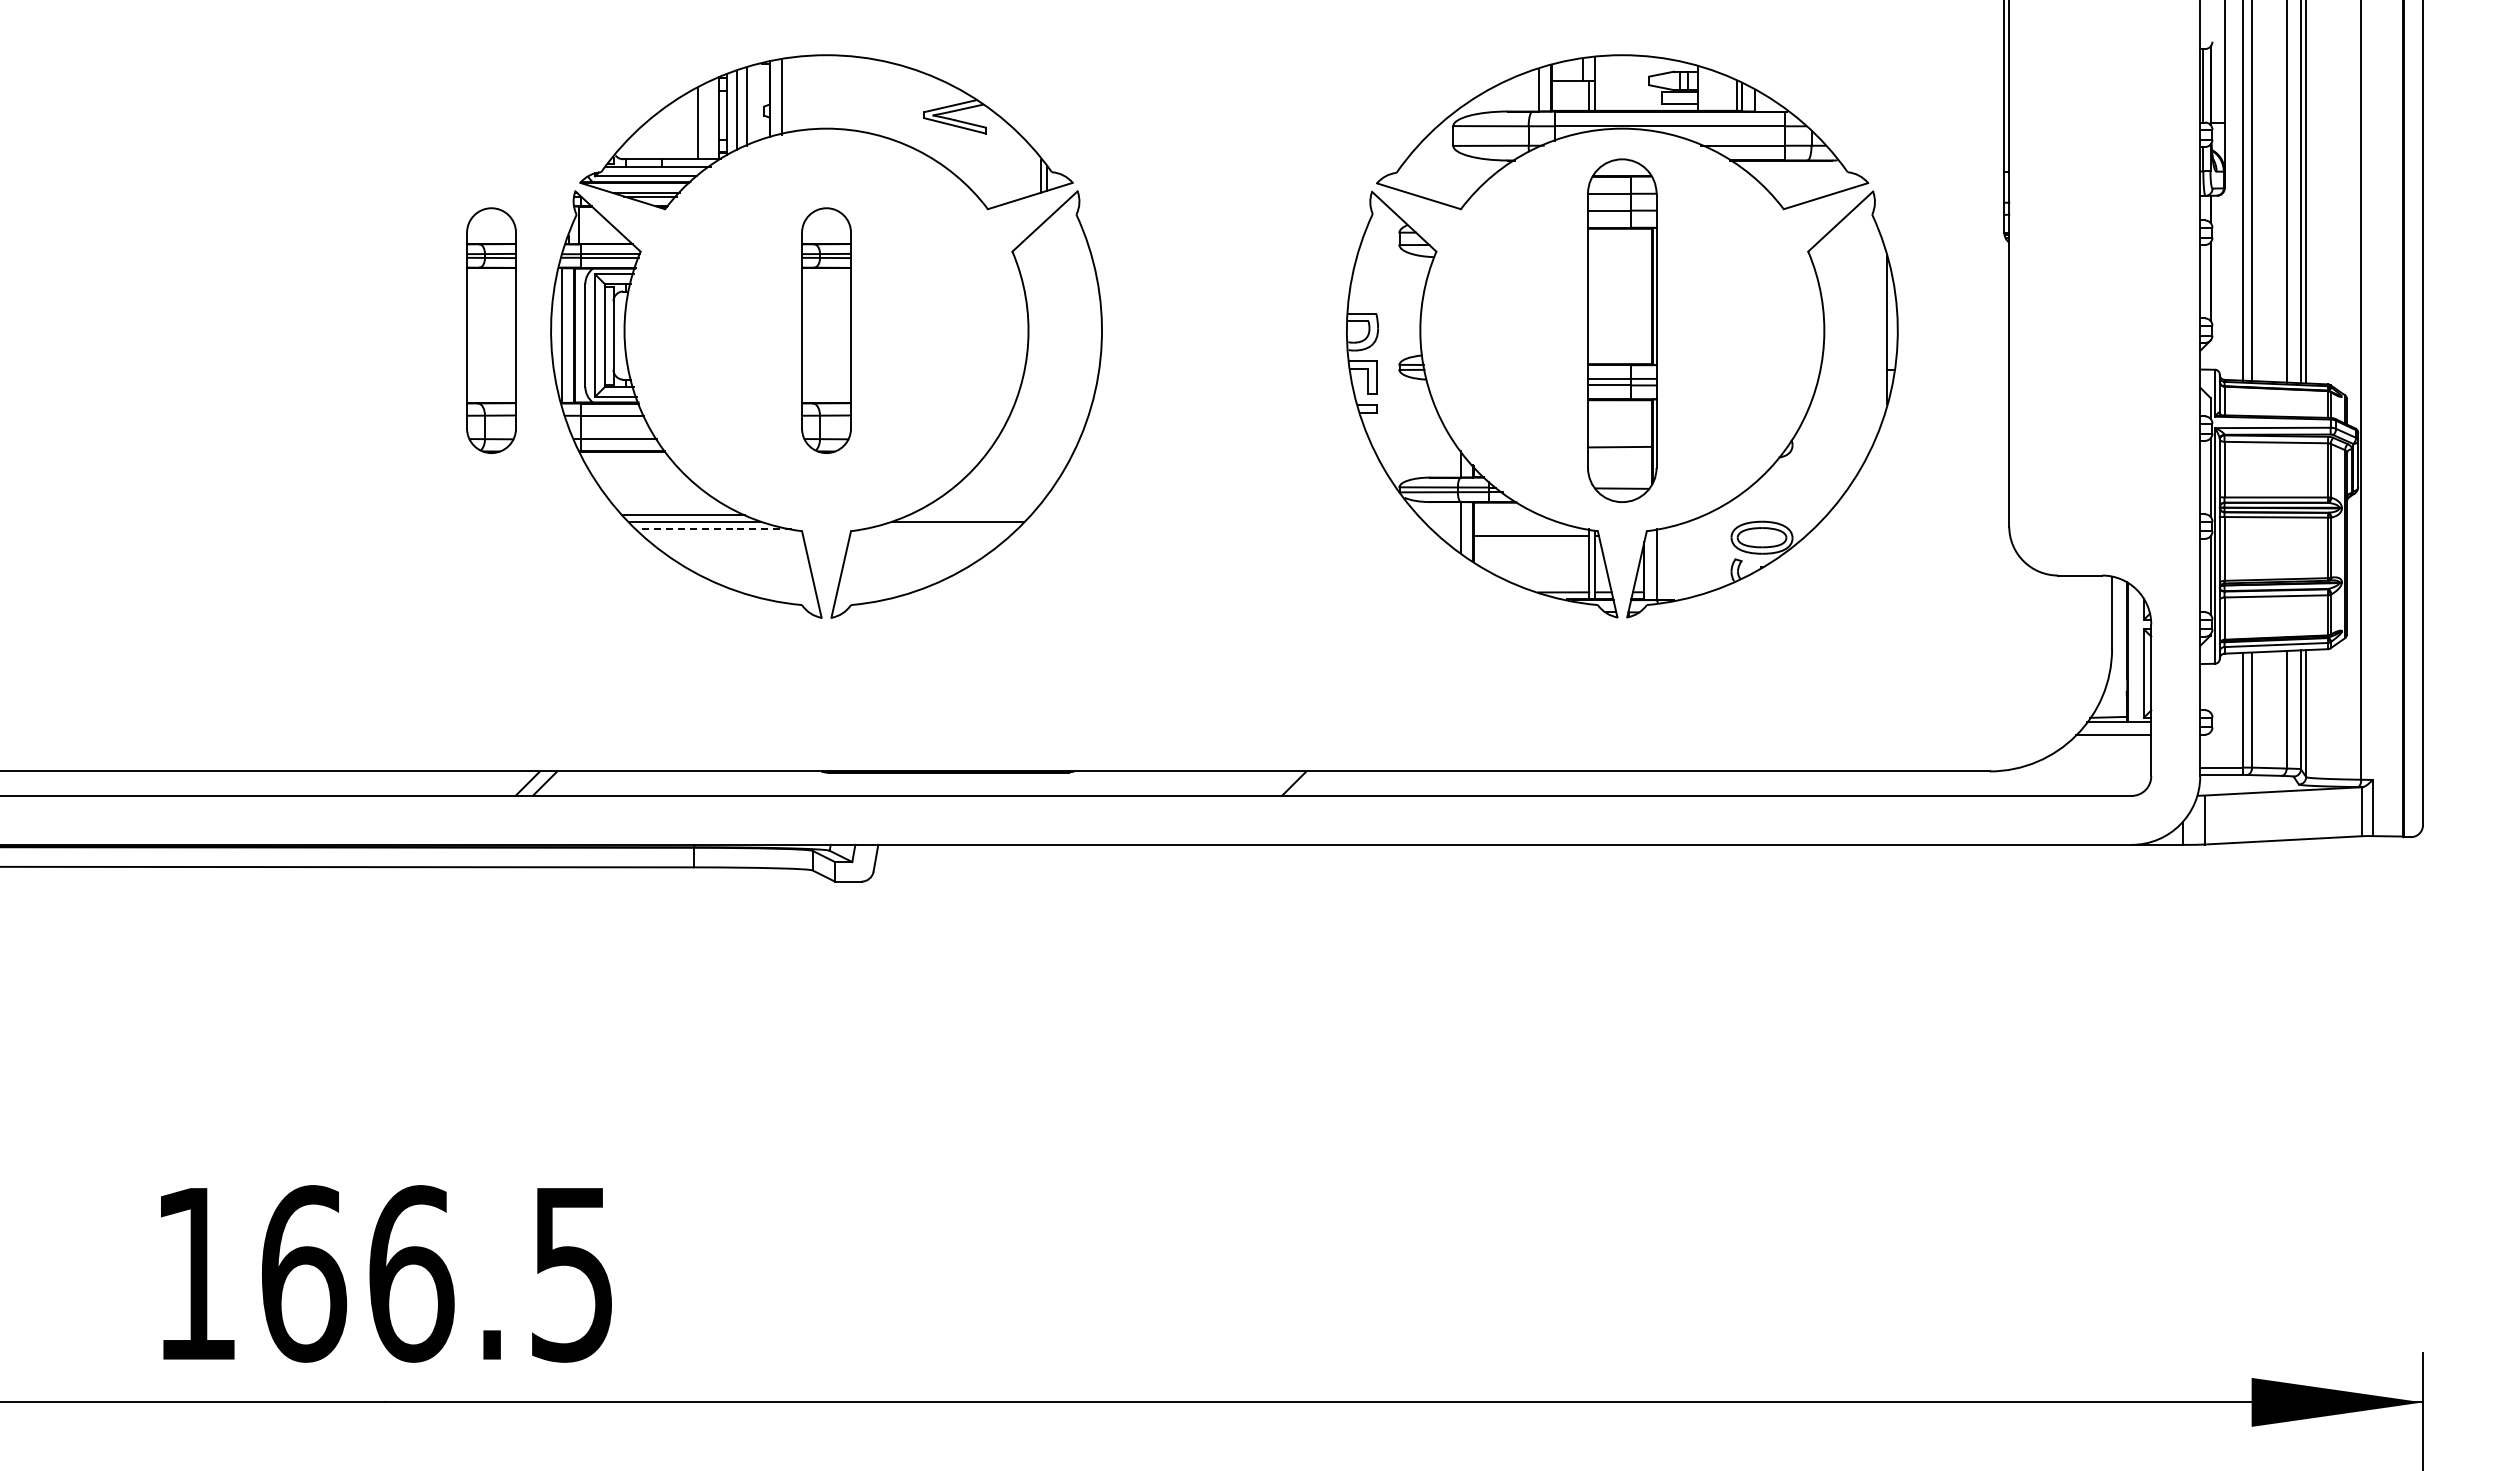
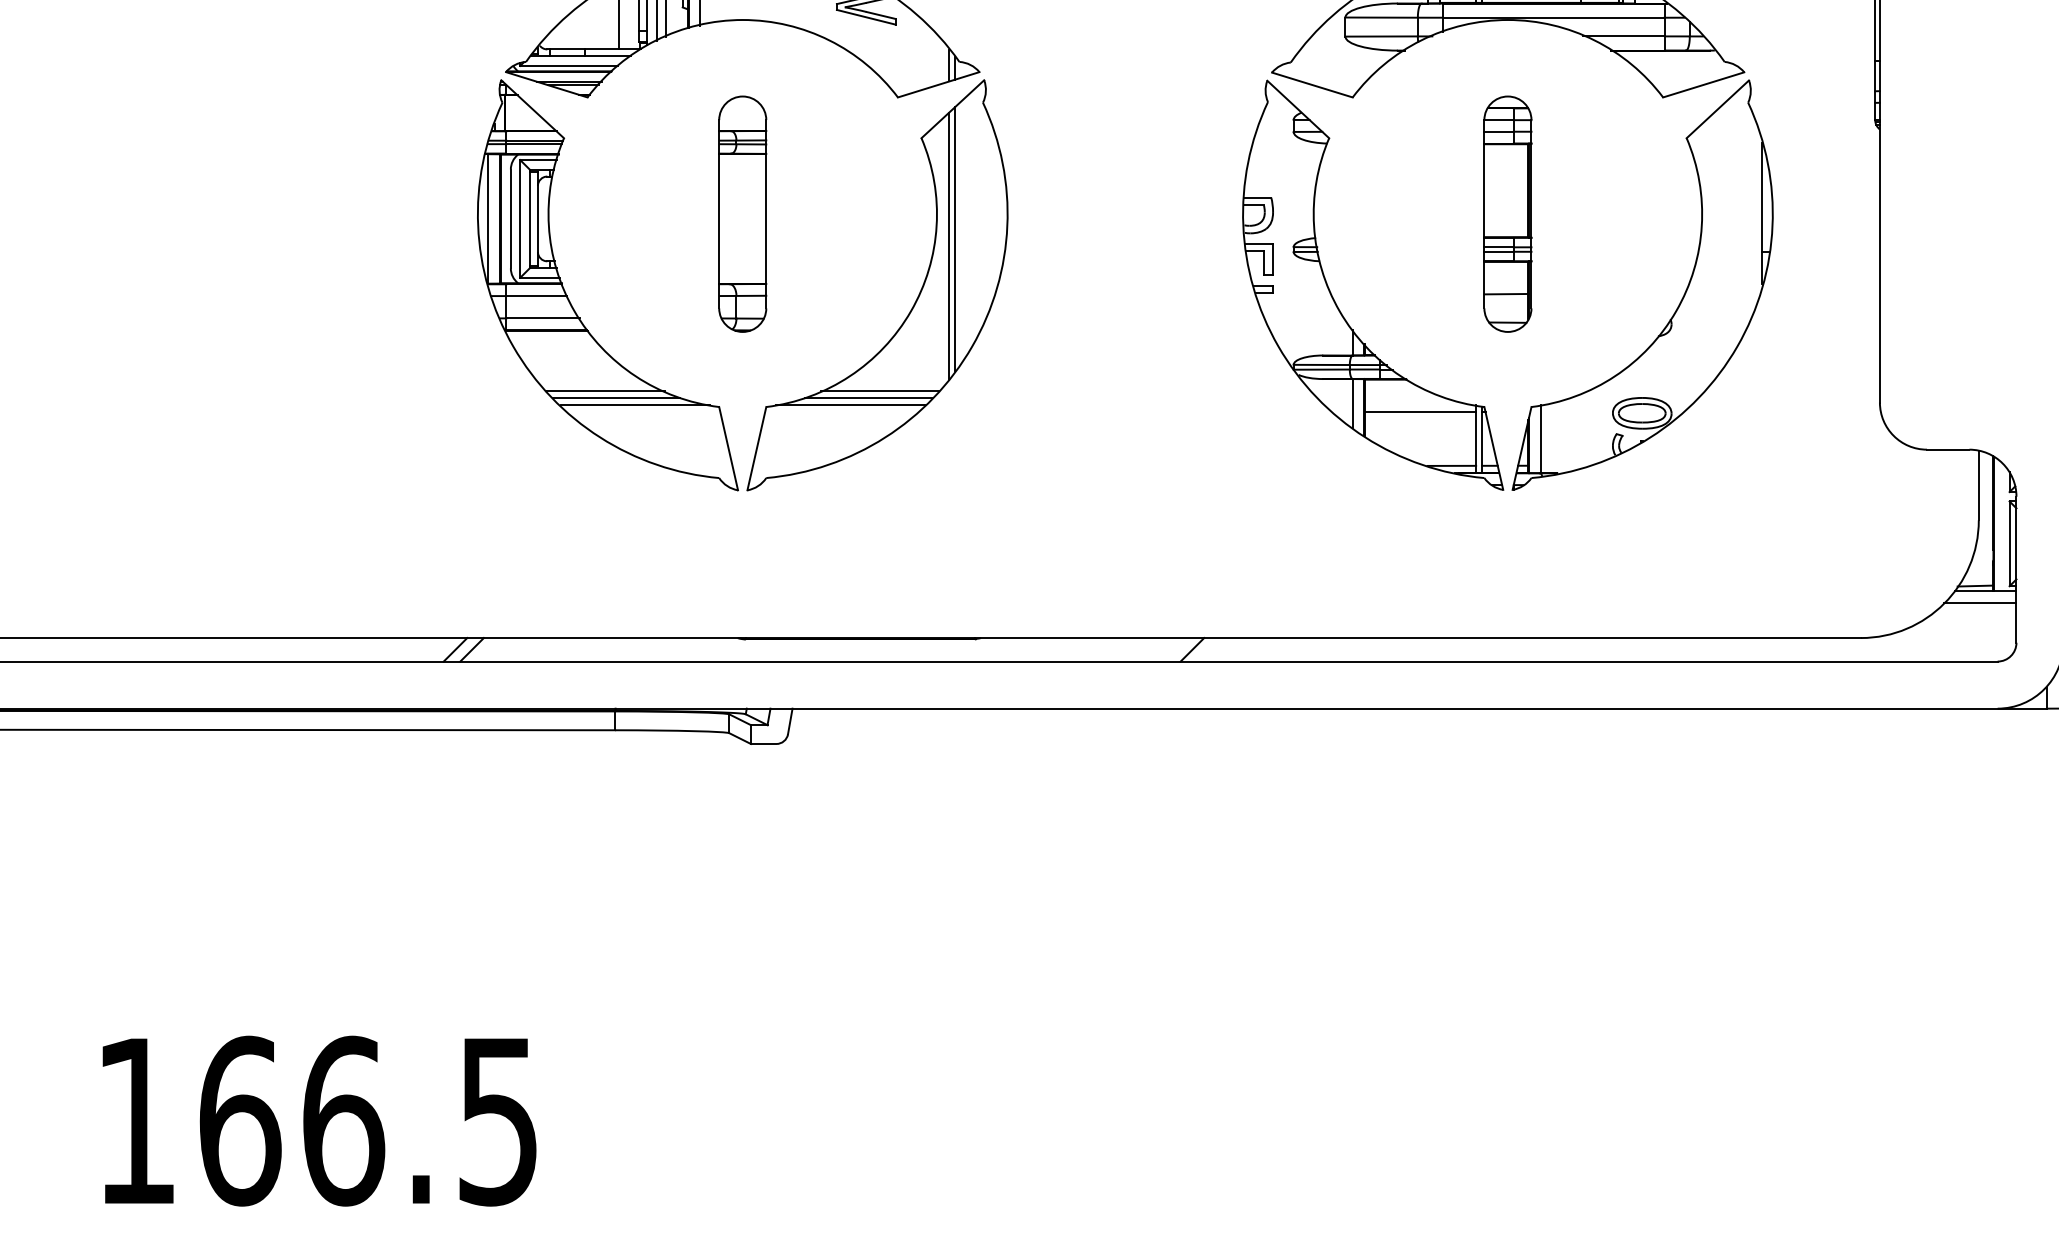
part: (491, 330) -> (420, 214), removed
part: (1622, 330) -> (1508, 214), size x0.71
line: (1047, 356) -> (955, 239), added
line: (1041, 362) -> (949, 244), added
line: (969, 514) -> (880, 390), added
line: (714, 528) -> (635, 404), dashed -> solid
line: (938, 528) -> (850, 404), added

